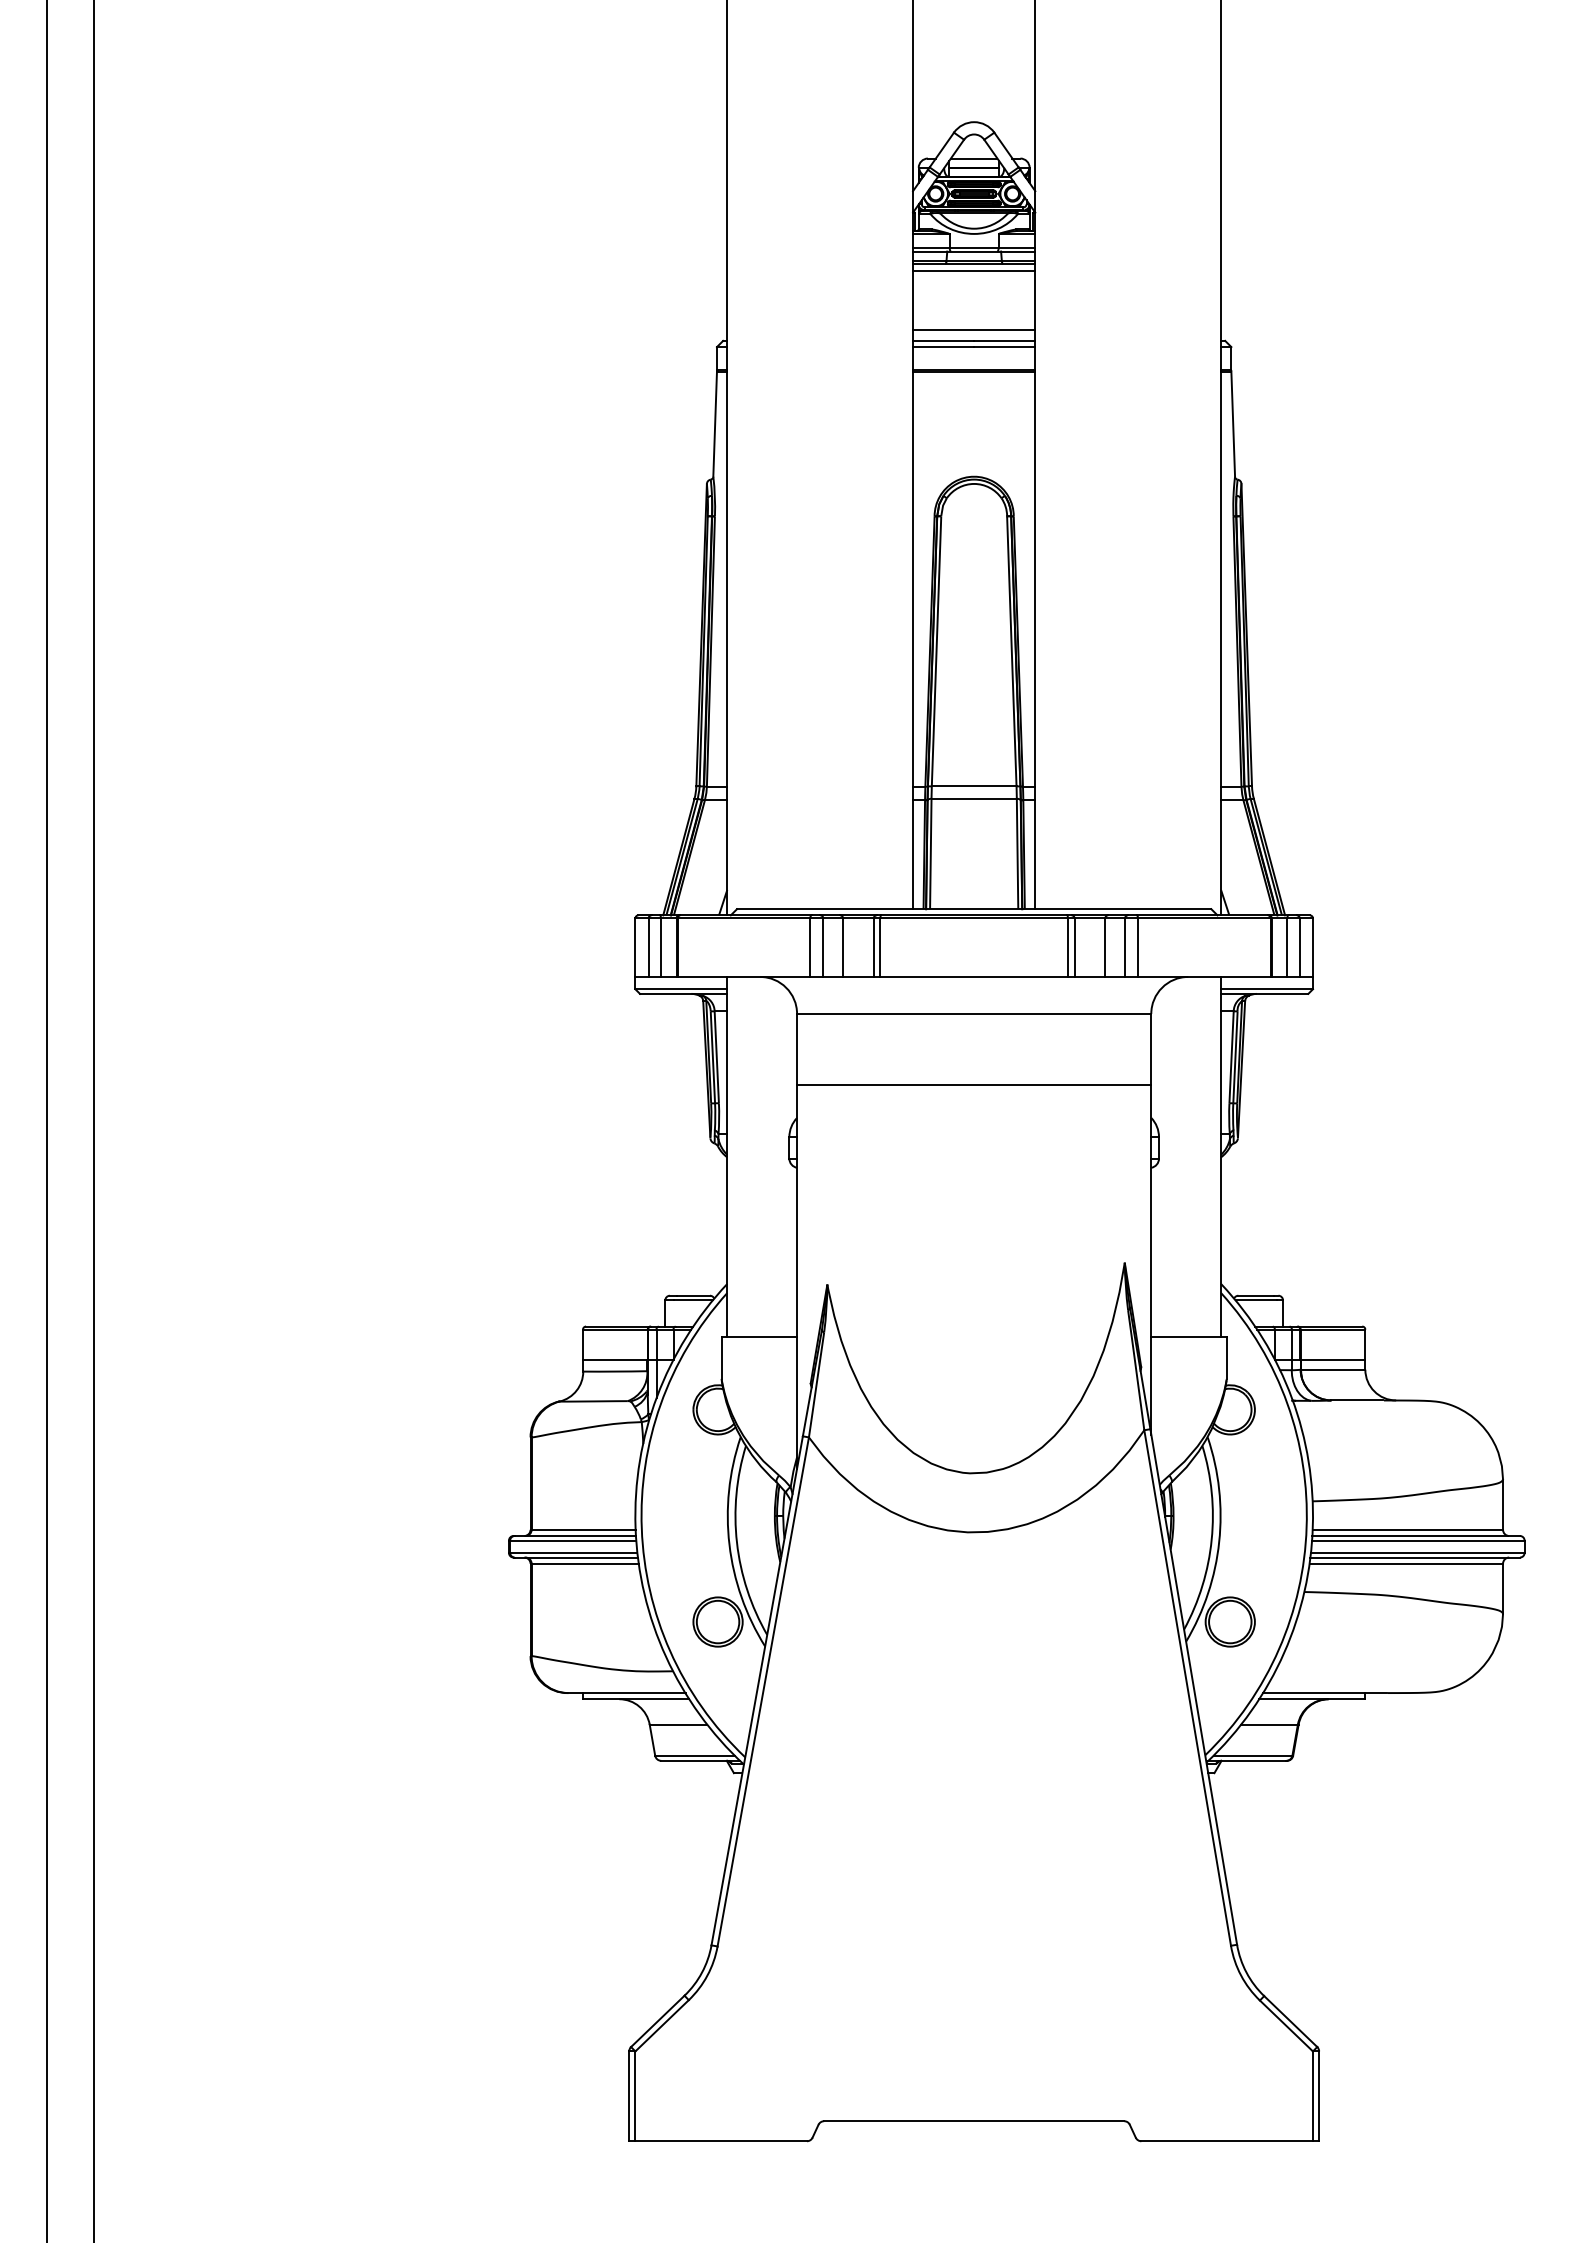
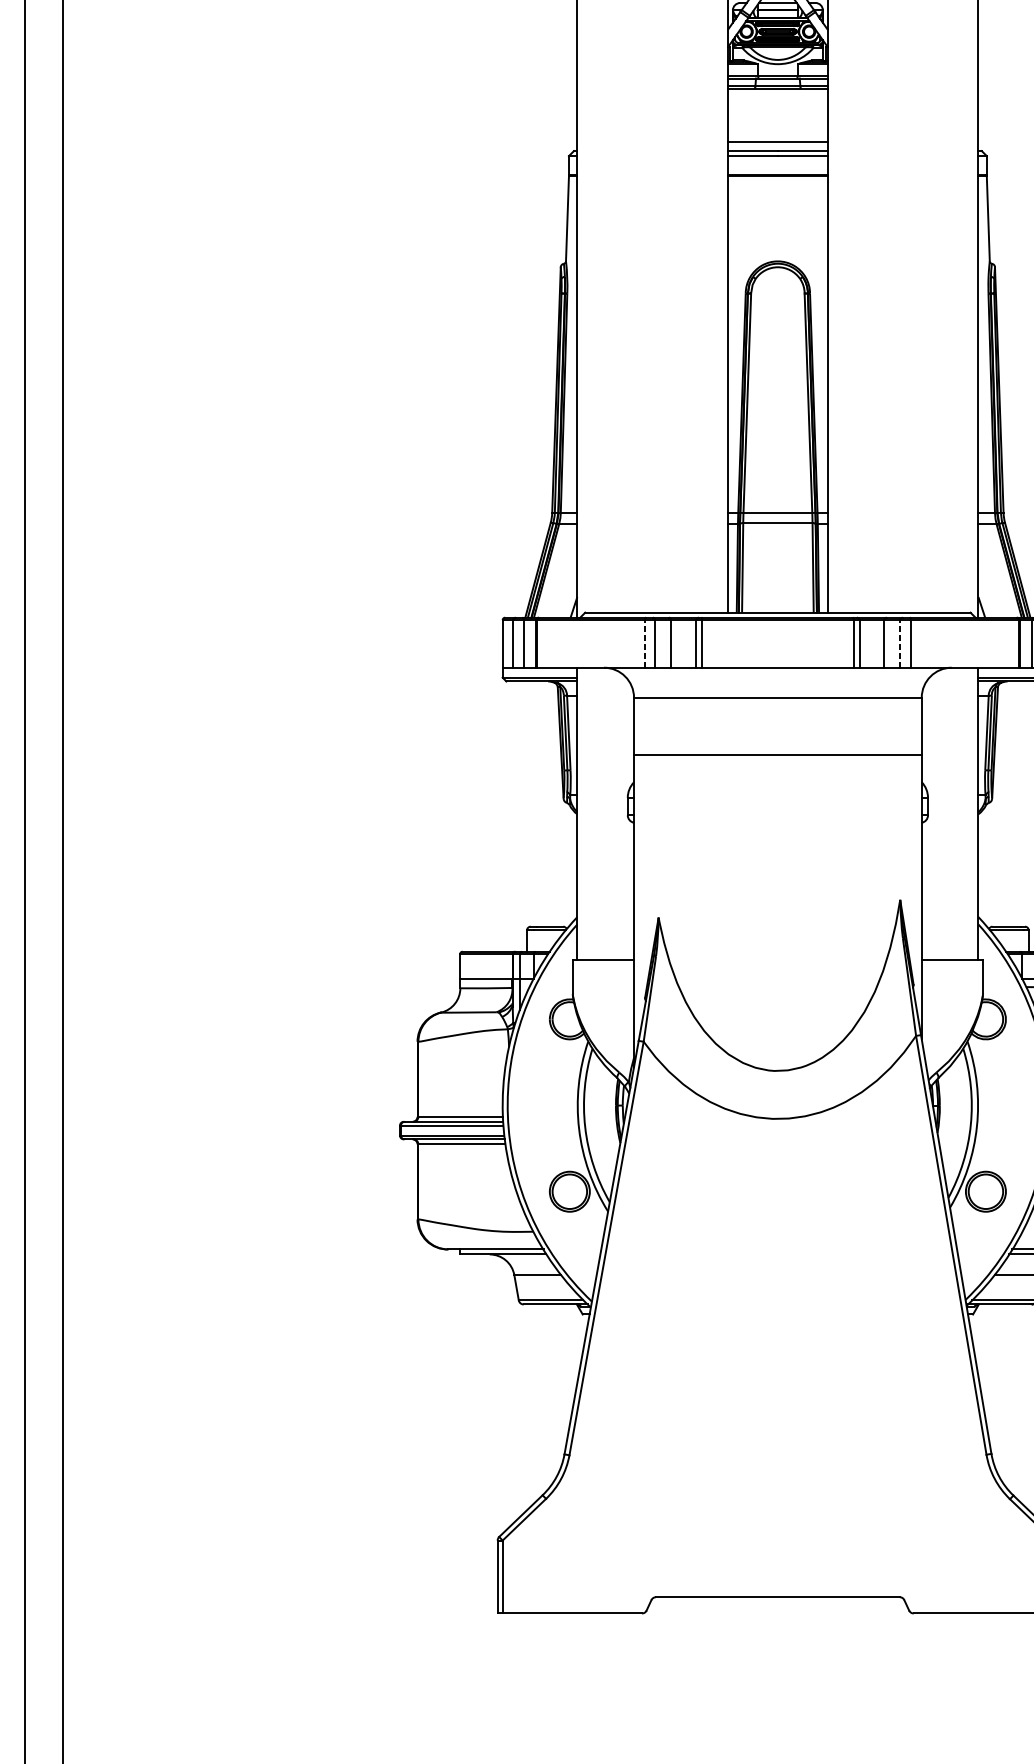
line: (974, 270) -> (778, 93), removed
line: (810, 947) -> (644, 643), solid -> dashed
line: (1125, 947) -> (900, 643), solid -> dashed

